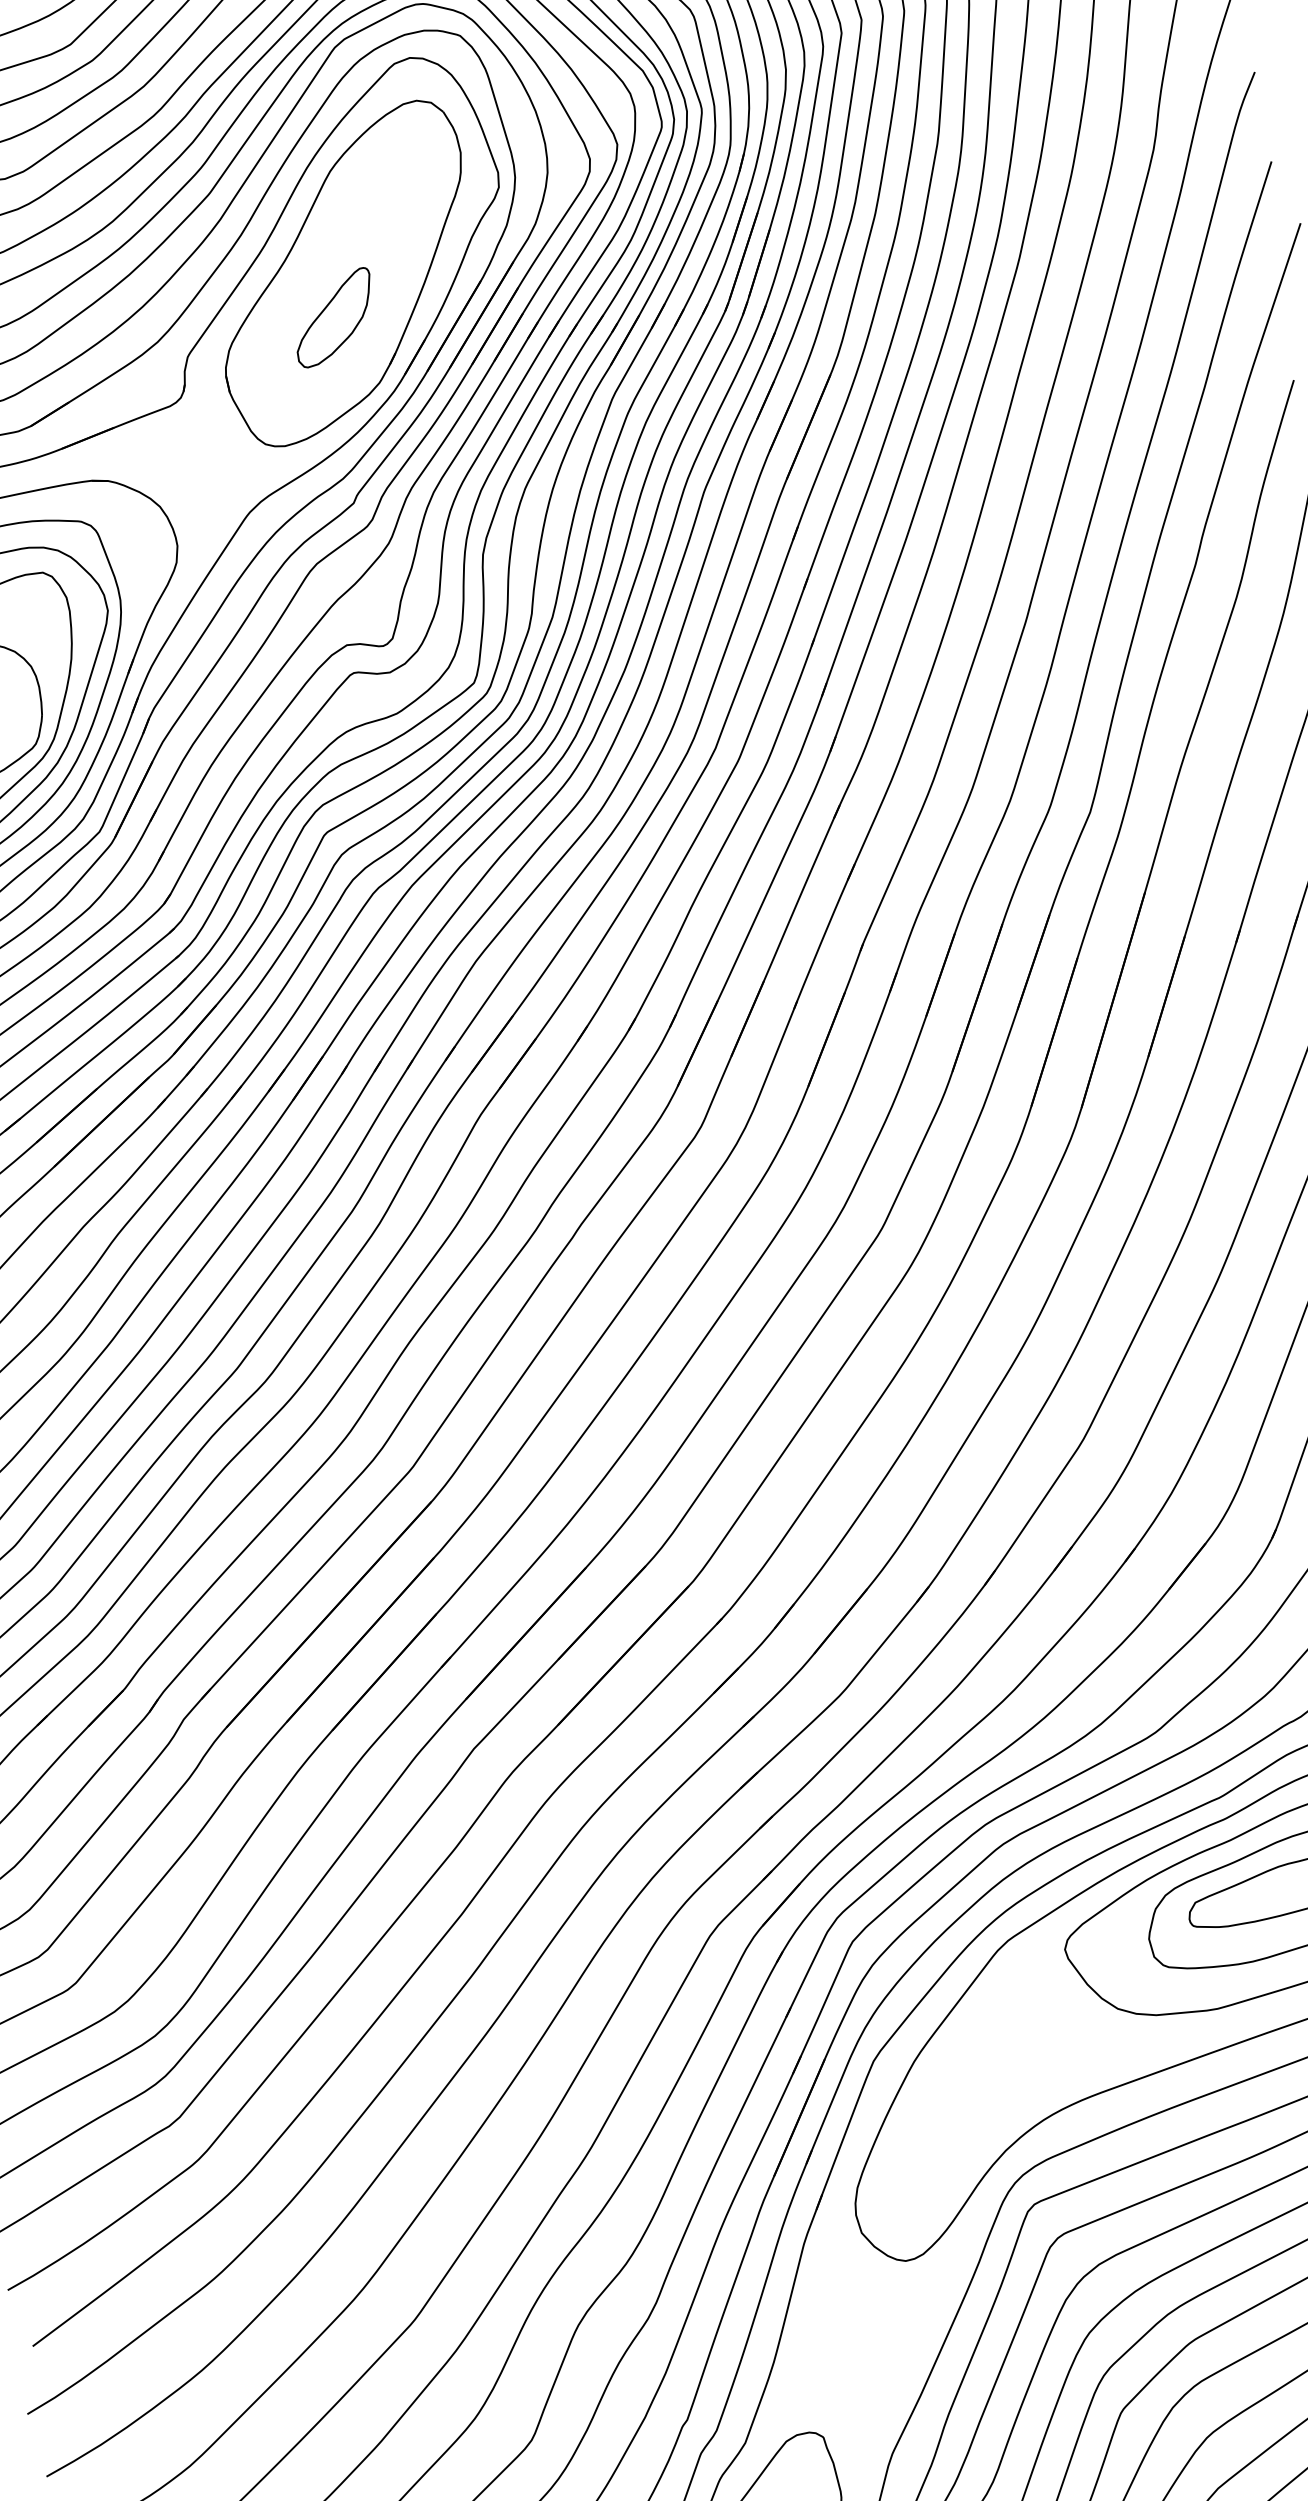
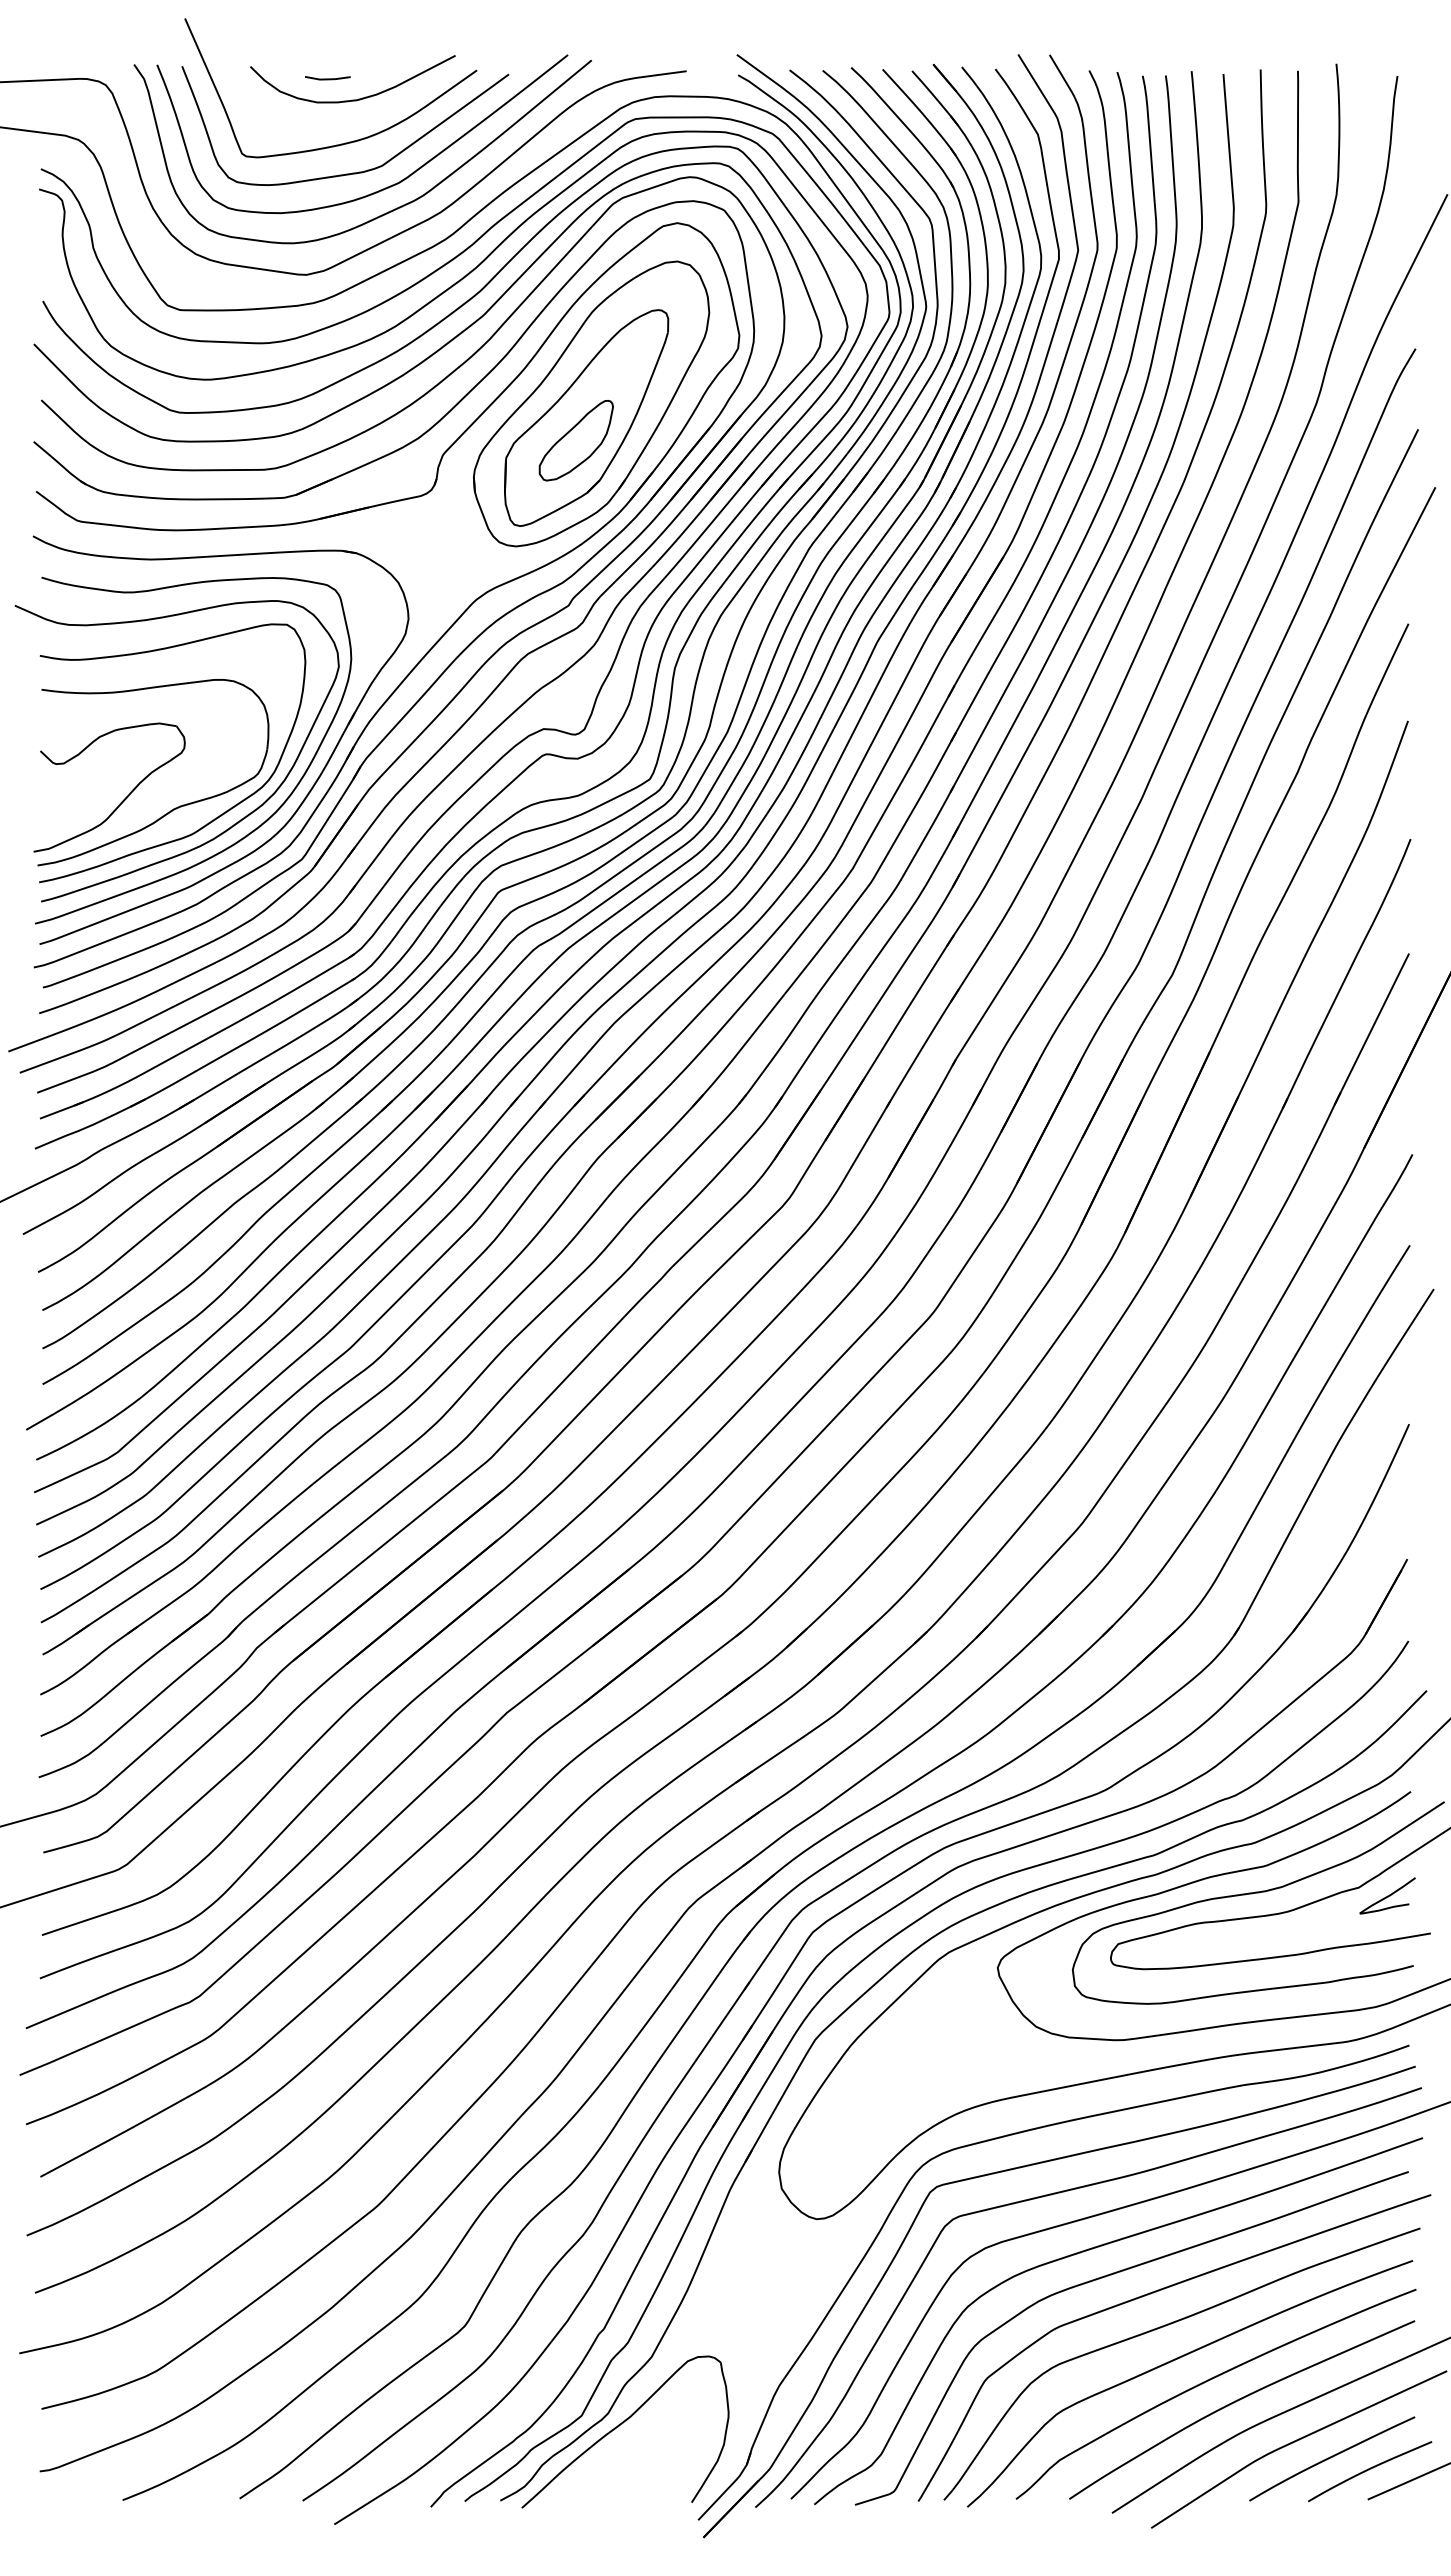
part: (341, 290) -> (586, 417), added

